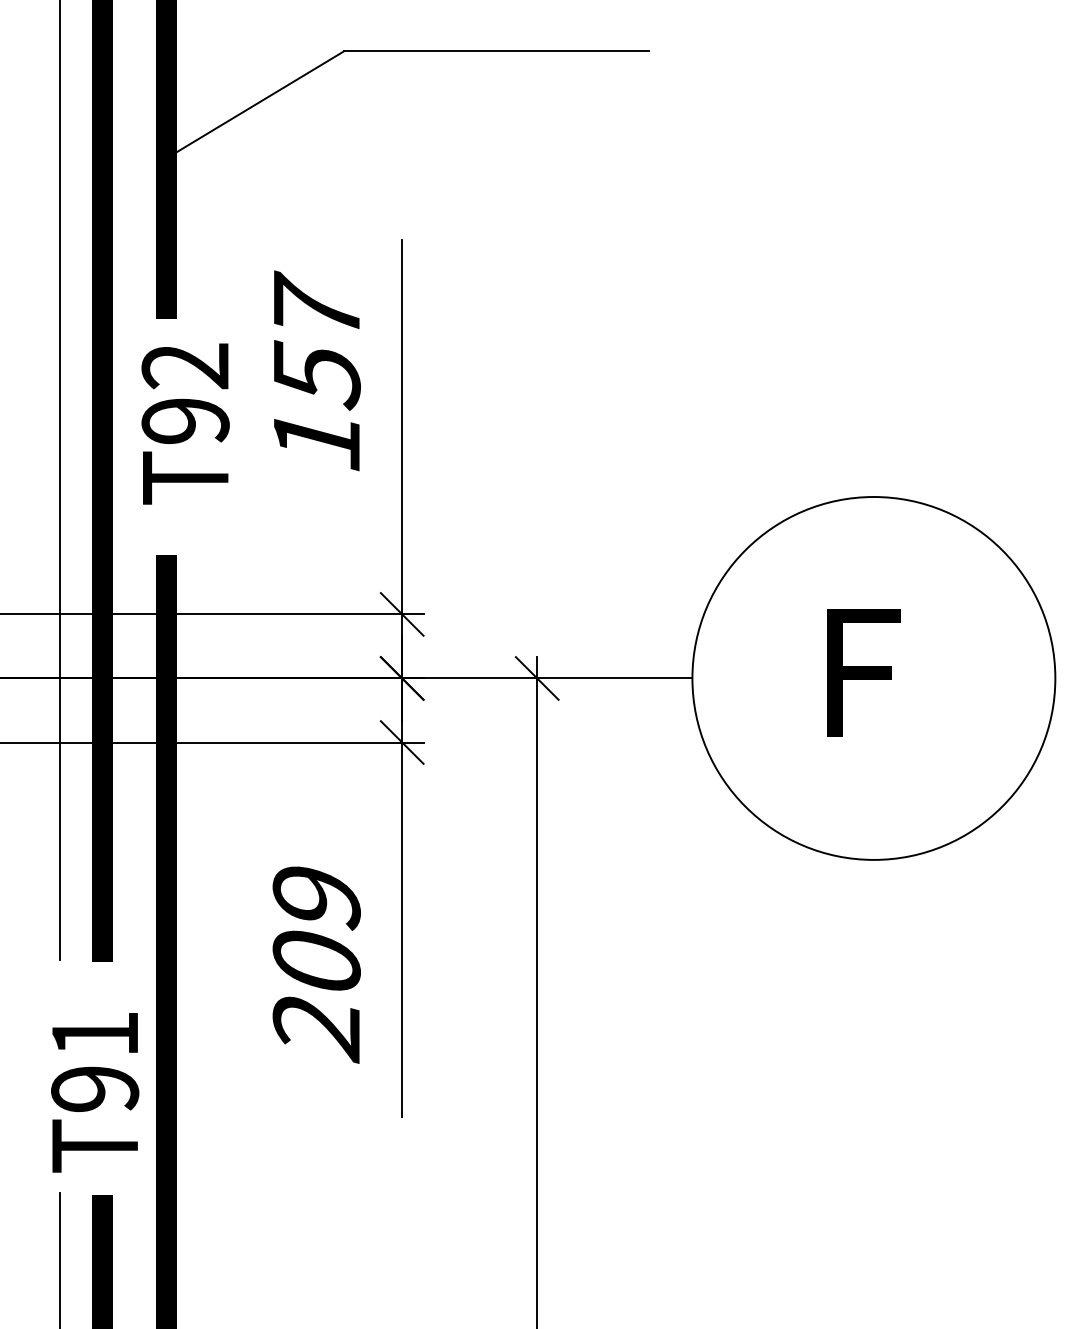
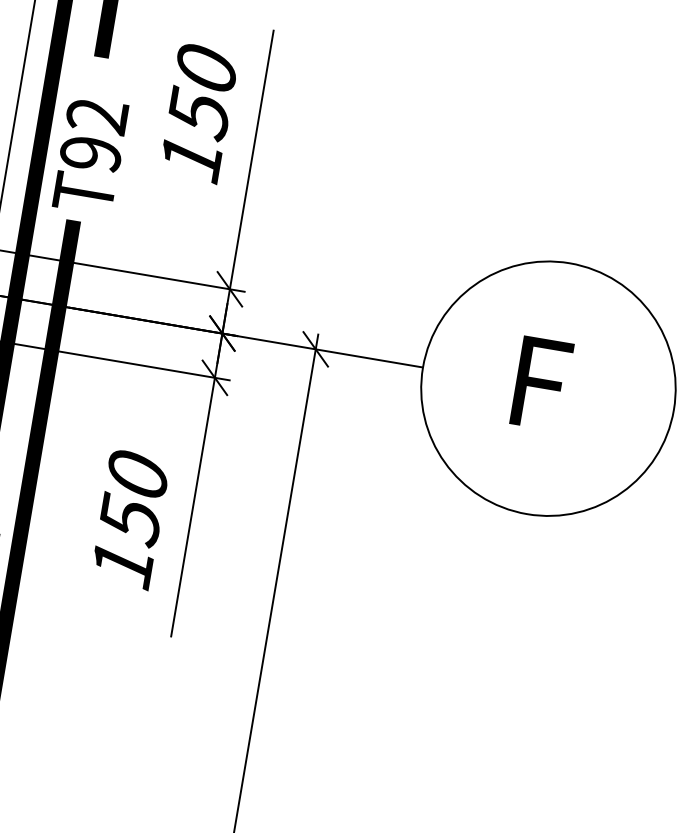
text: (316, 304) -> (206, 65), 157 -> 150
text: (185, 423) -> (90, 155), moved
text: (316, 964) -> (129, 521), 209 -> 150

